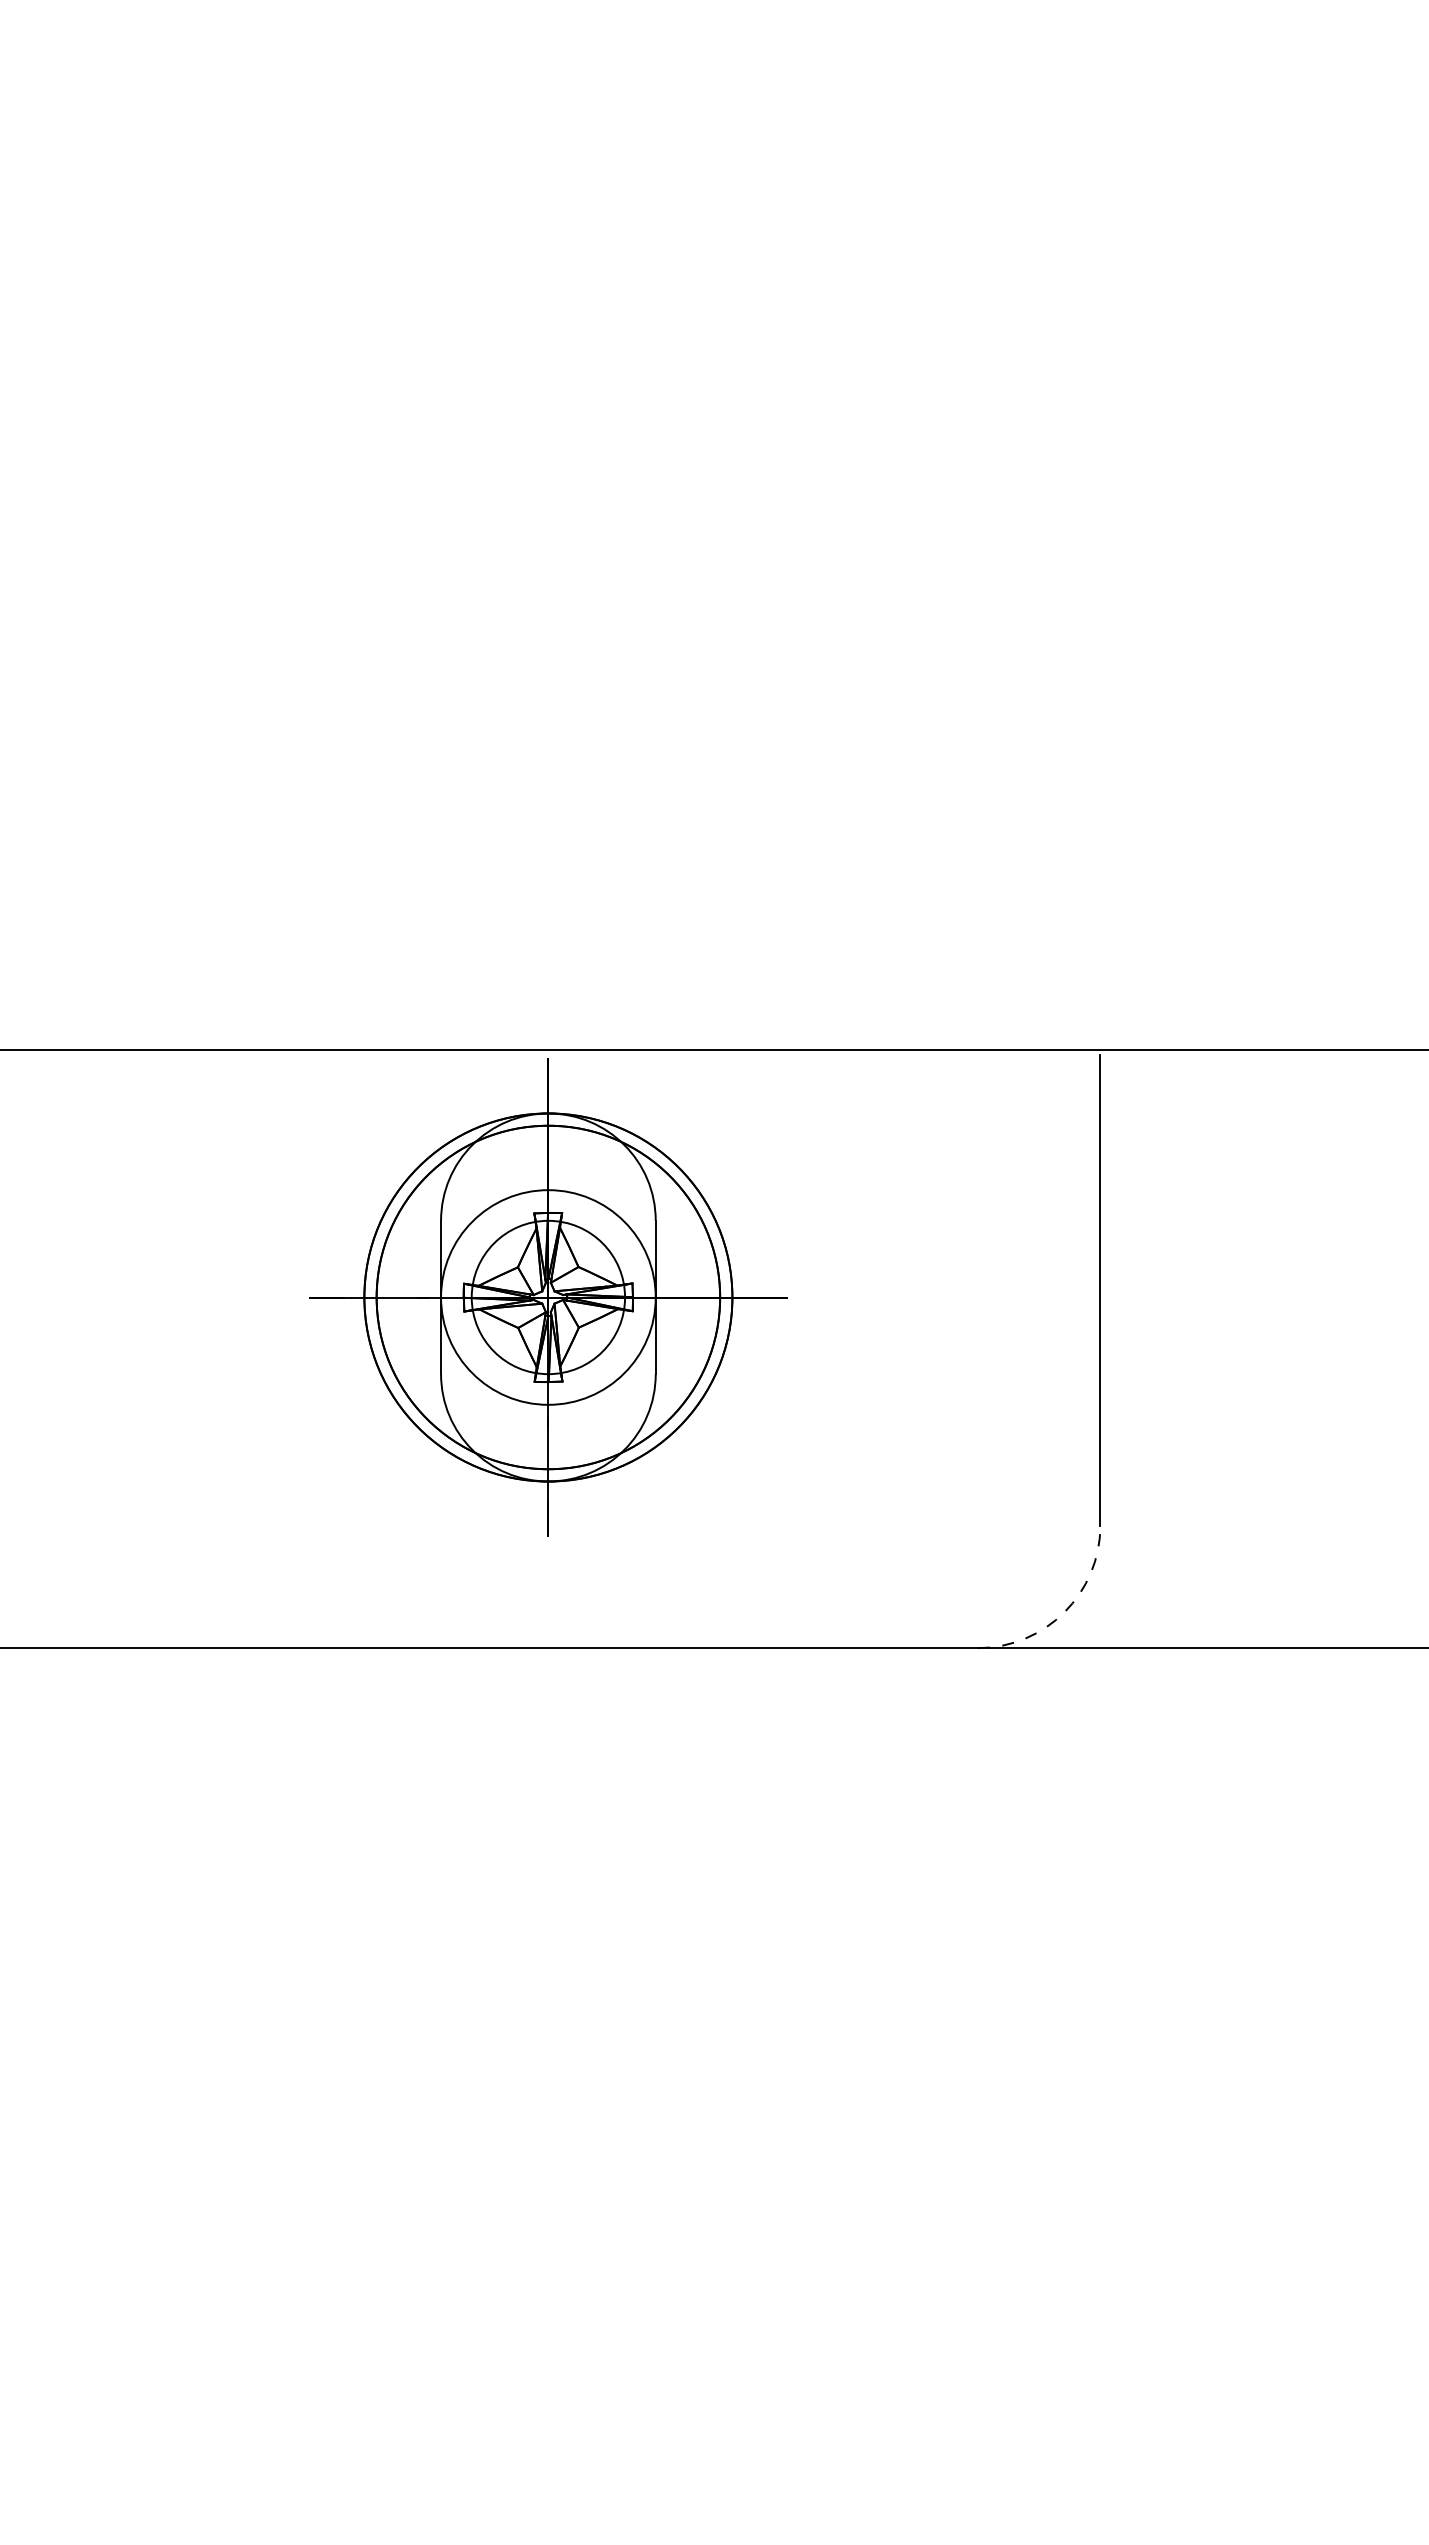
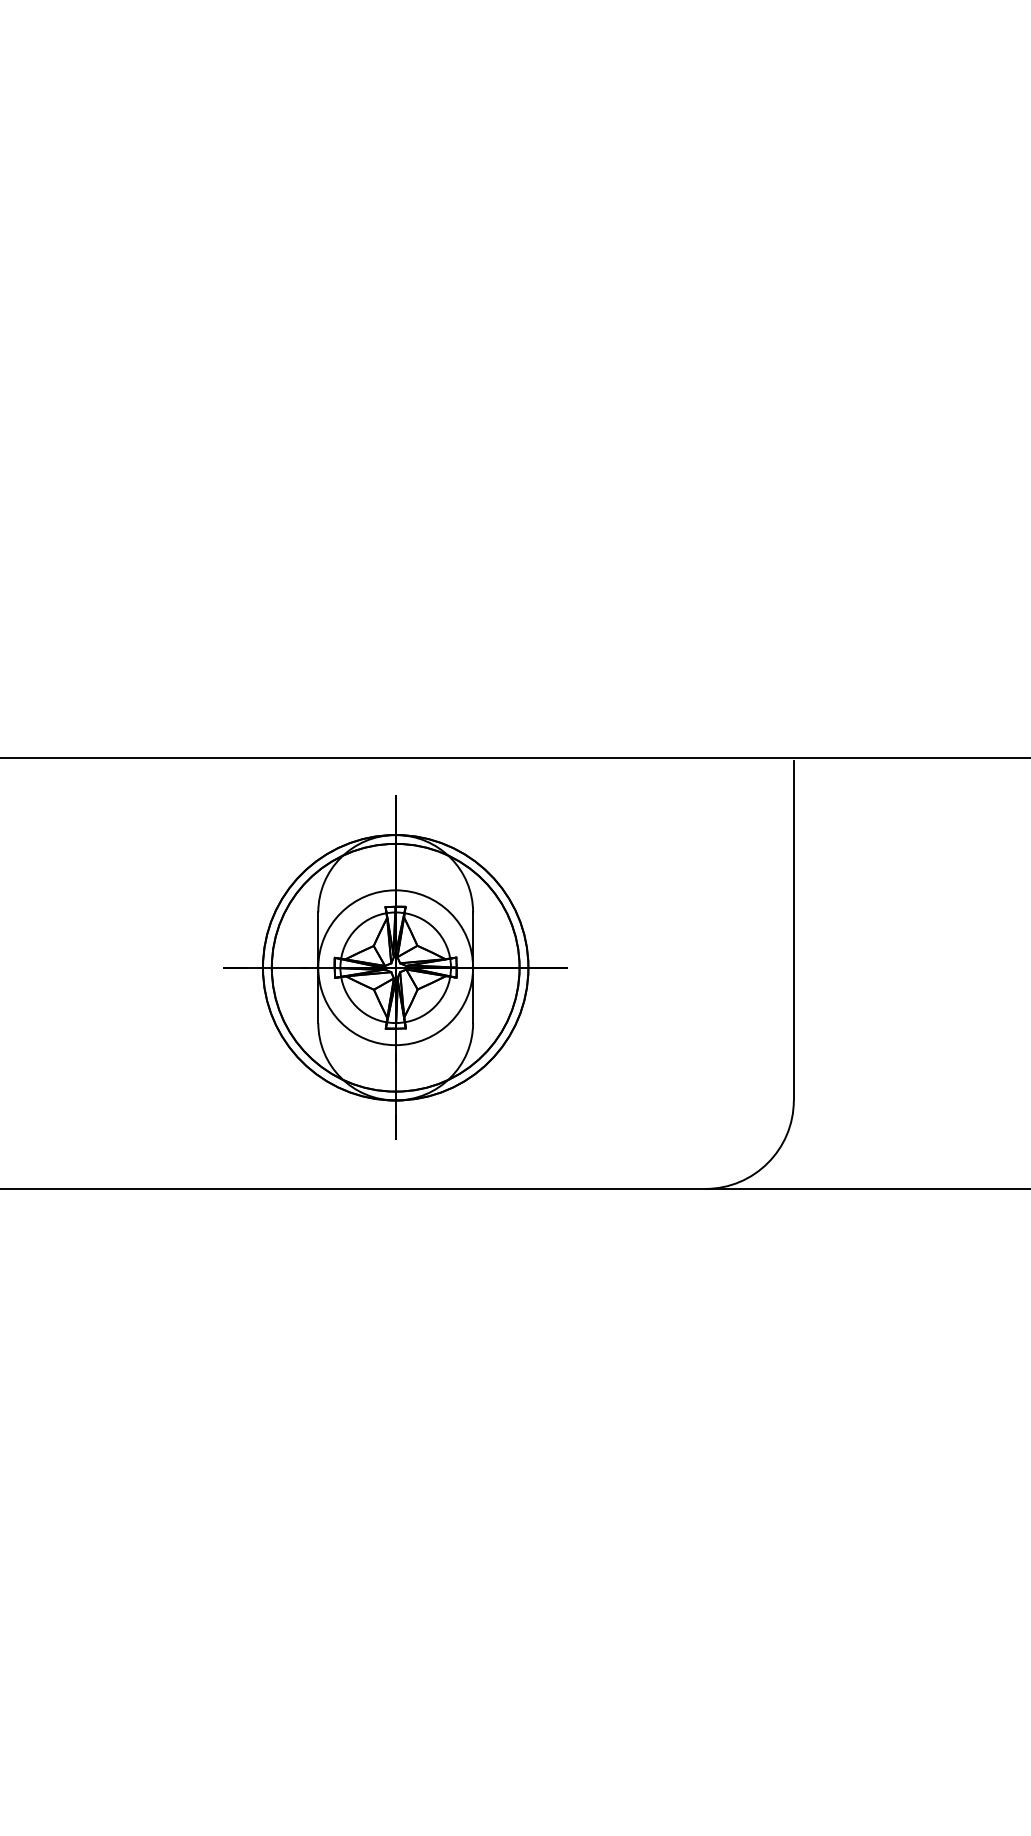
part: (548, 1297) -> (395, 967), moved
arc: (1064, 1612) -> (767, 1163), dashed -> solid

